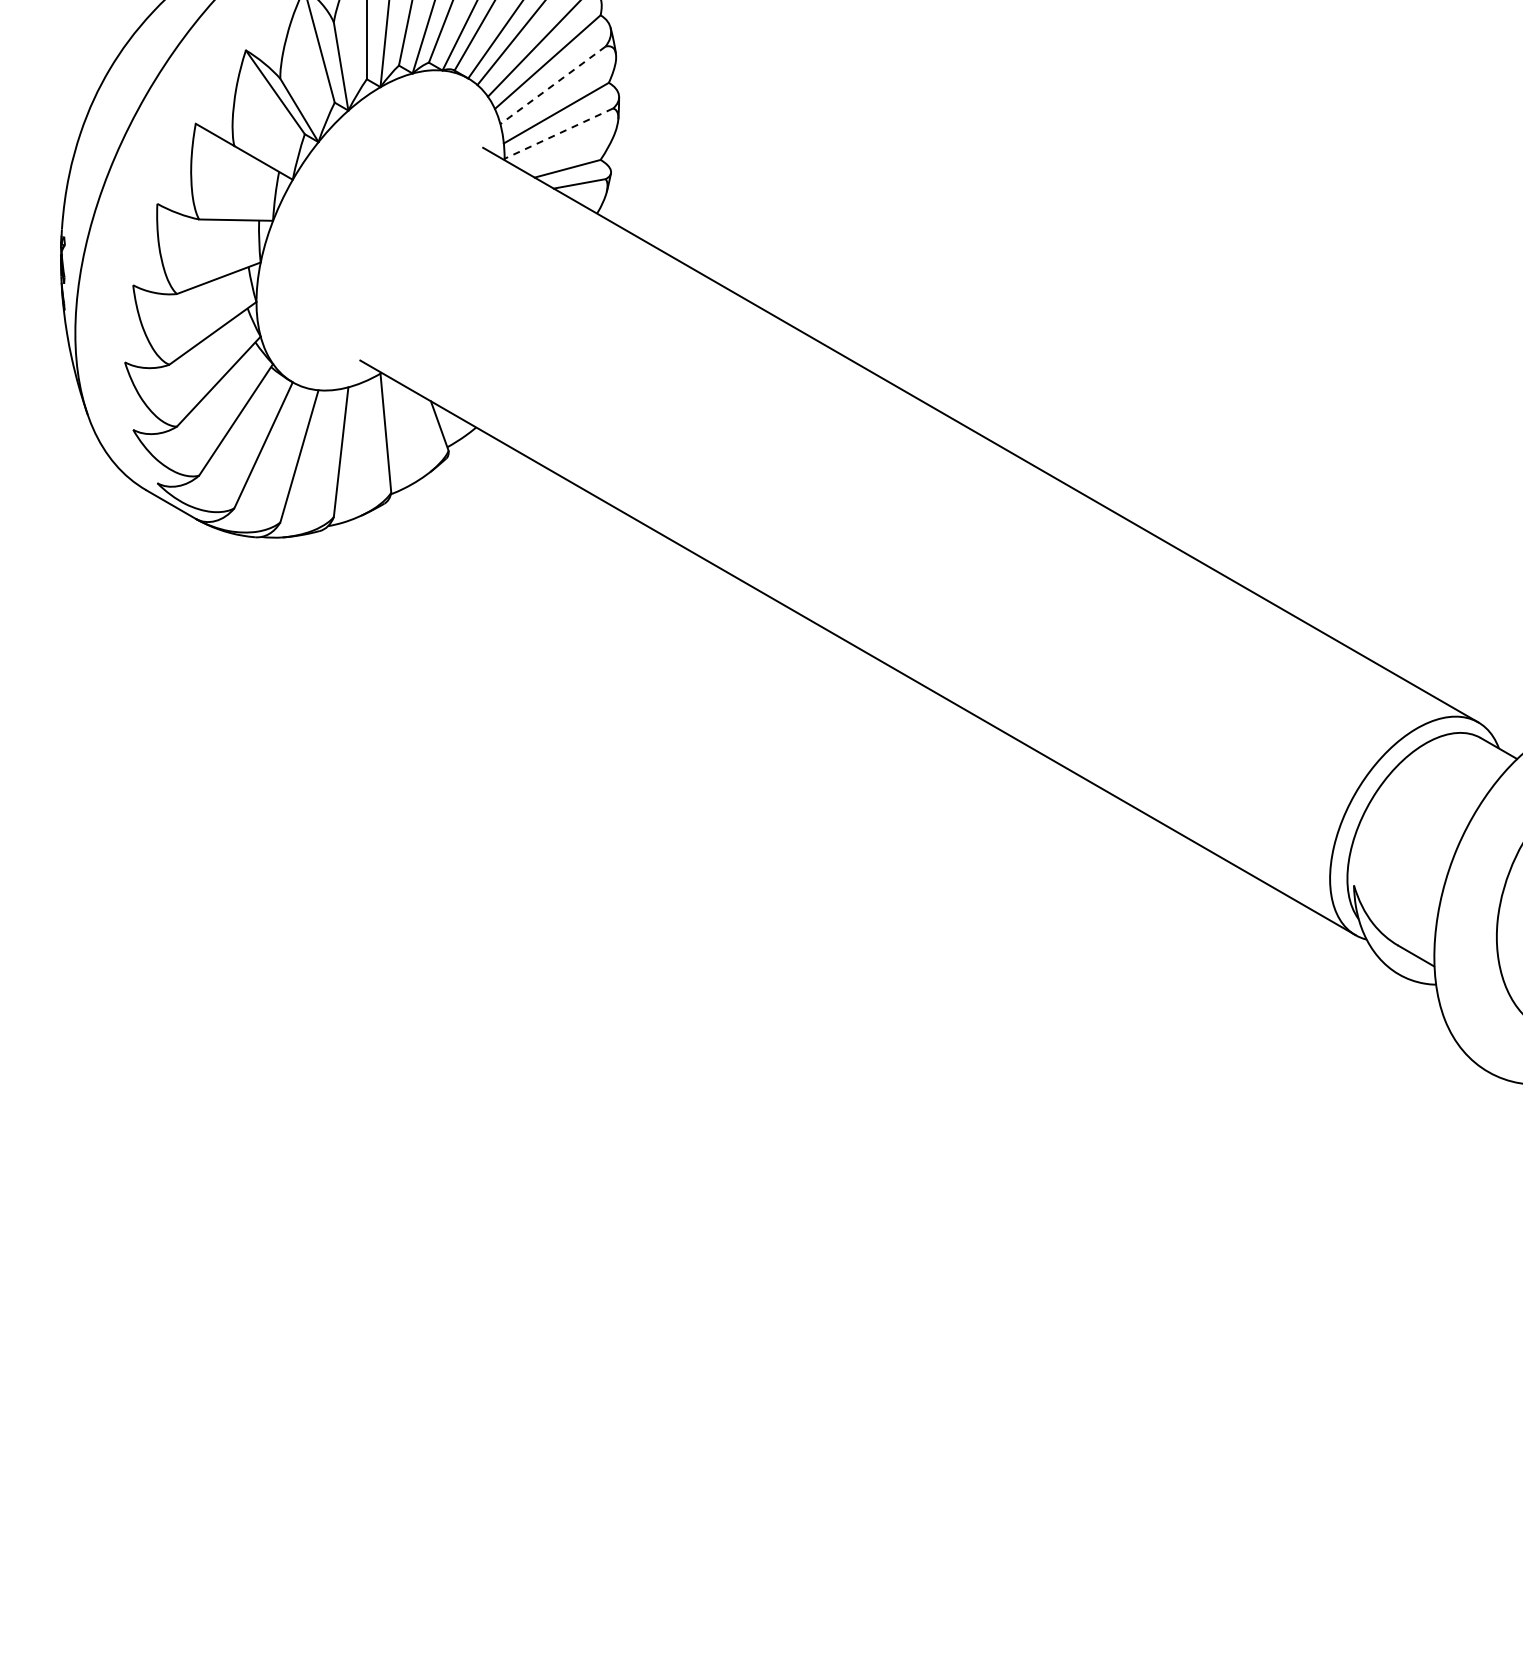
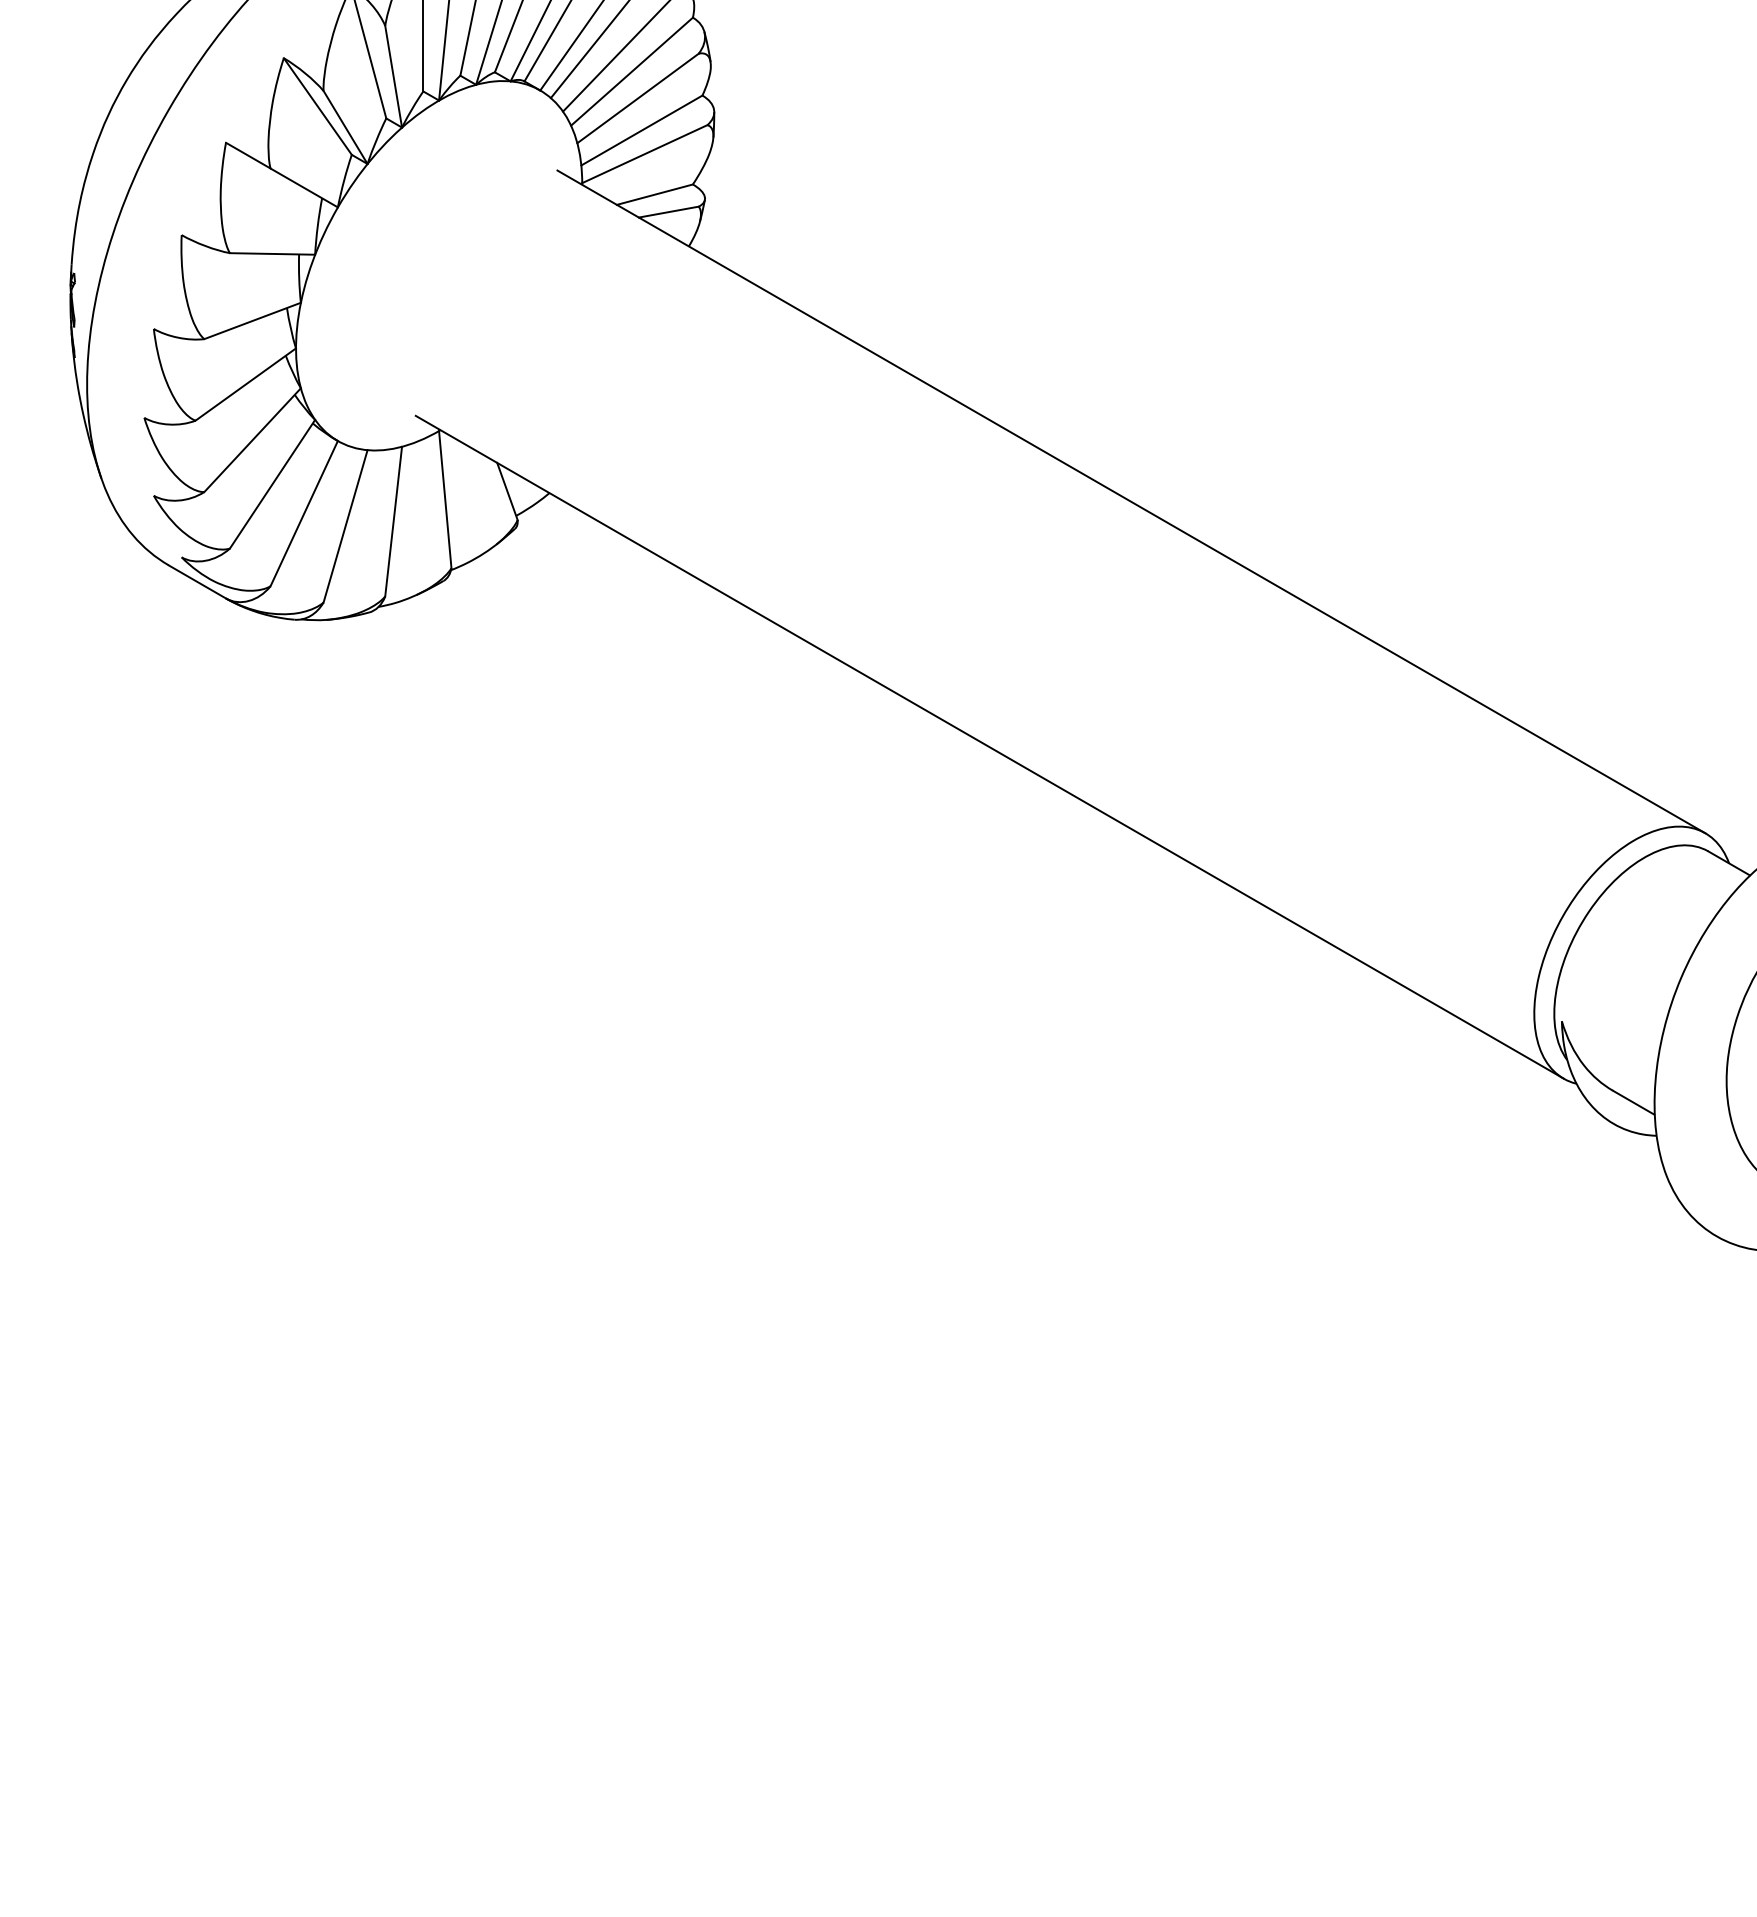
line: (552, 85) -> (637, 98), dashed -> solid
line: (558, 133) -> (644, 154), dashed -> solid

